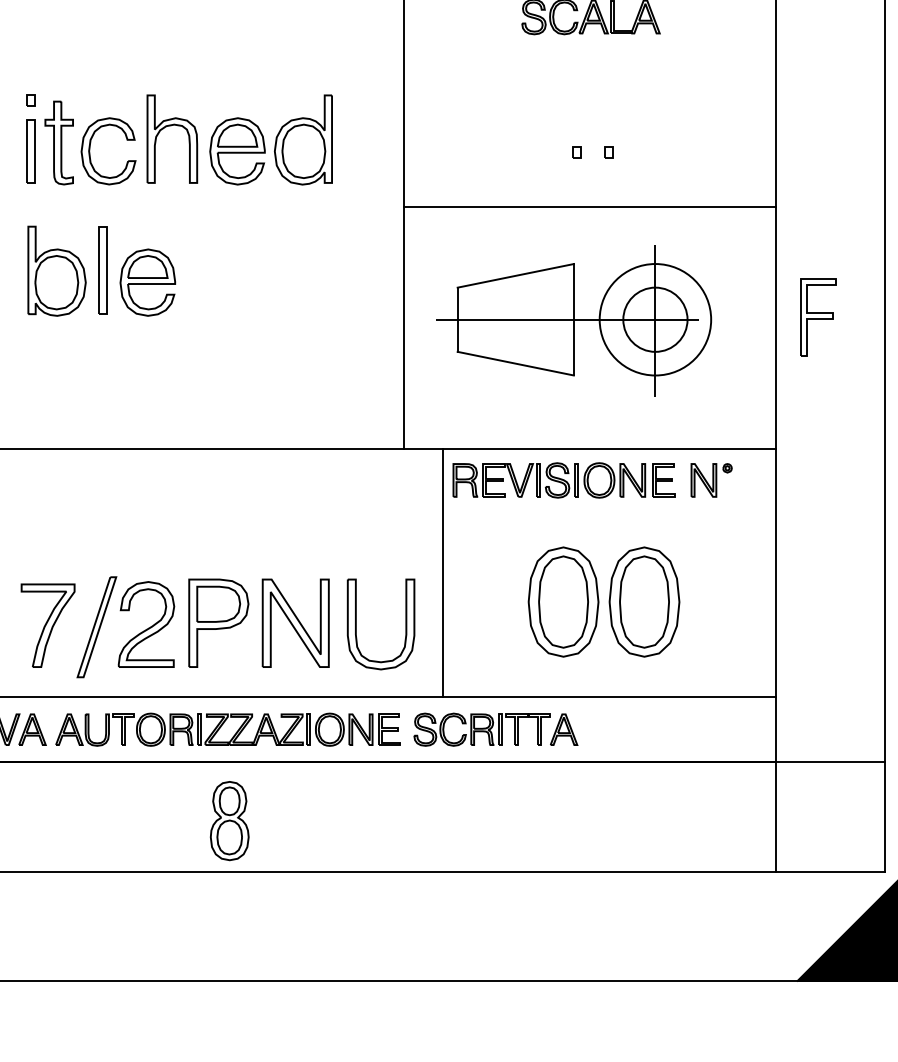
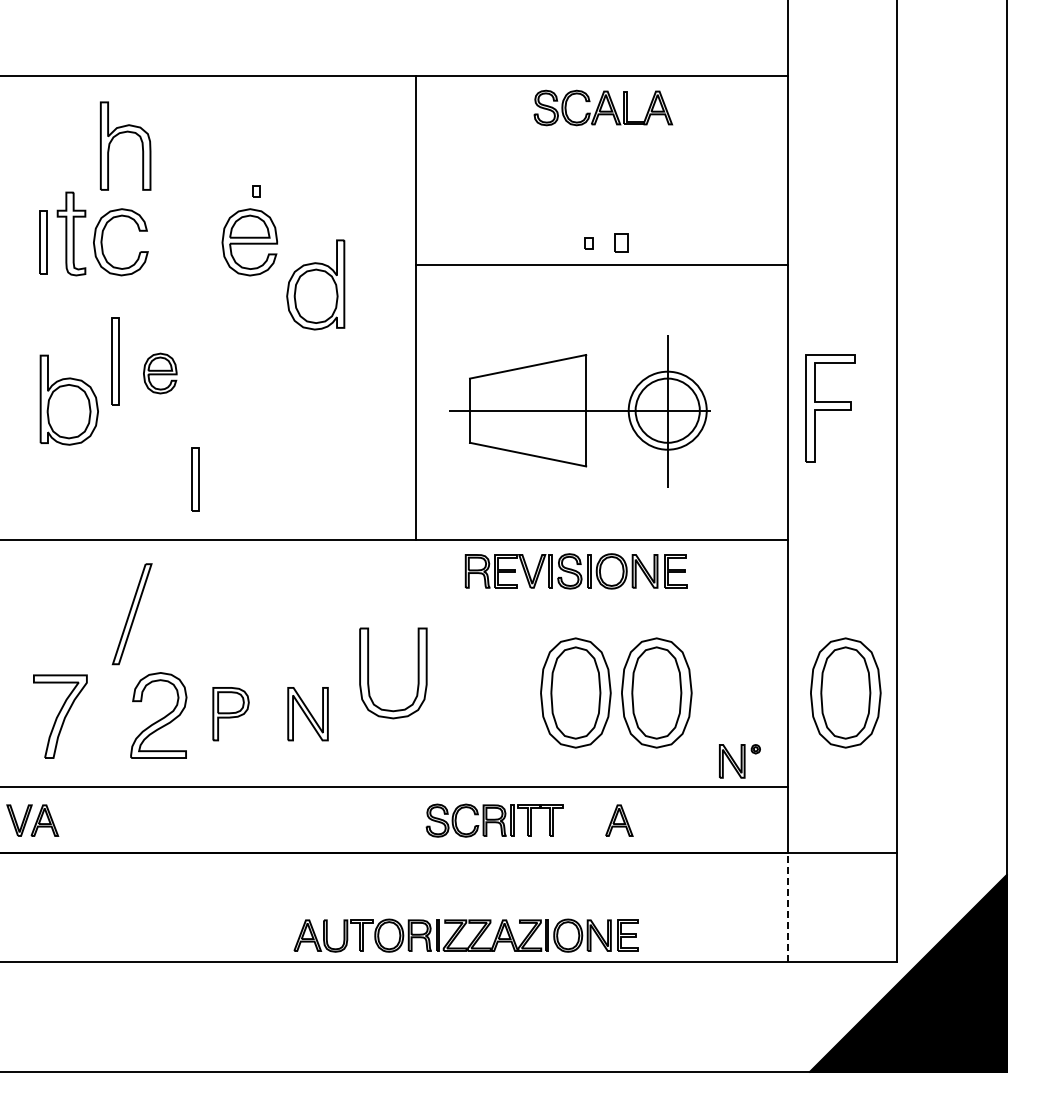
part: (31, 100) -> (256, 191), moved
part: (171, 126) -> (124, 133), moved
part: (303, 139) -> (315, 284), moved
part: (608, 152) -> (620, 243), size x1.6
line: (590, 206) -> (602, 264), moved
part: (56, 270) -> (68, 399), moved
part: (148, 282) -> (160, 373), size x0.6
part: (818, 317) -> (830, 408), size x1.4
circle: (655, 319) -> (667, 410), size x0.7
part: (183, 388) -> (195, 479), added
part: (711, 480) -> (739, 761), moved
line: (443, 572) -> (455, 663), removed
part: (833, 601) -> (845, 692), added
part: (218, 622) -> (230, 713), size x0.6
part: (295, 622) -> (307, 713), size x0.6
part: (405, 624) -> (417, 673), moved
part: (96, 627) -> (131, 614), moved
part: (227, 729) -> (465, 935), moved
part: (564, 729) -> (619, 820), moved
line: (776, 816) -> (788, 907), solid -> dashed
part: (229, 821) -> (241, 912), removed

